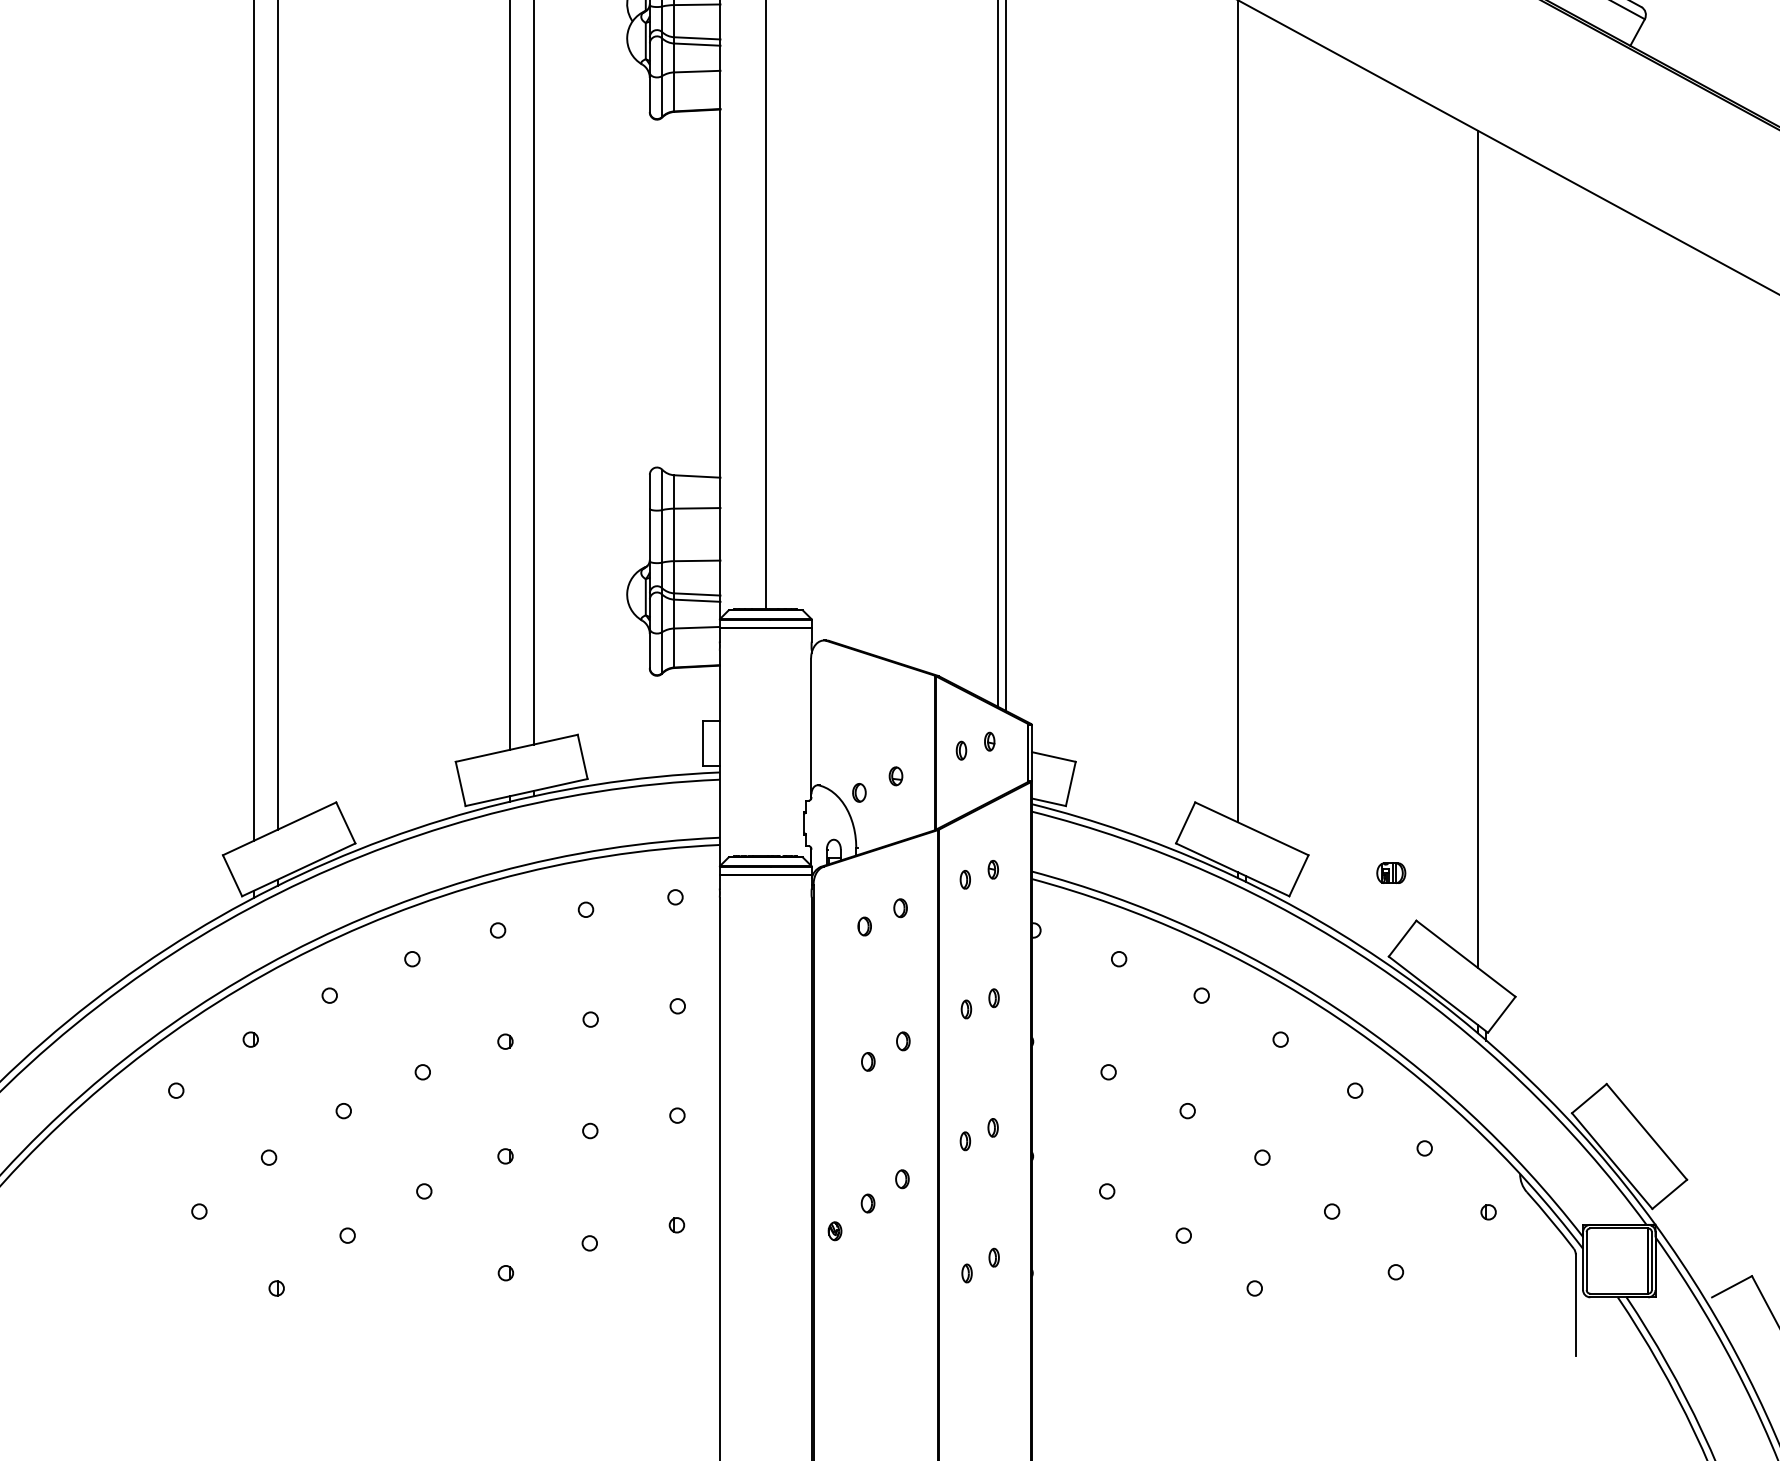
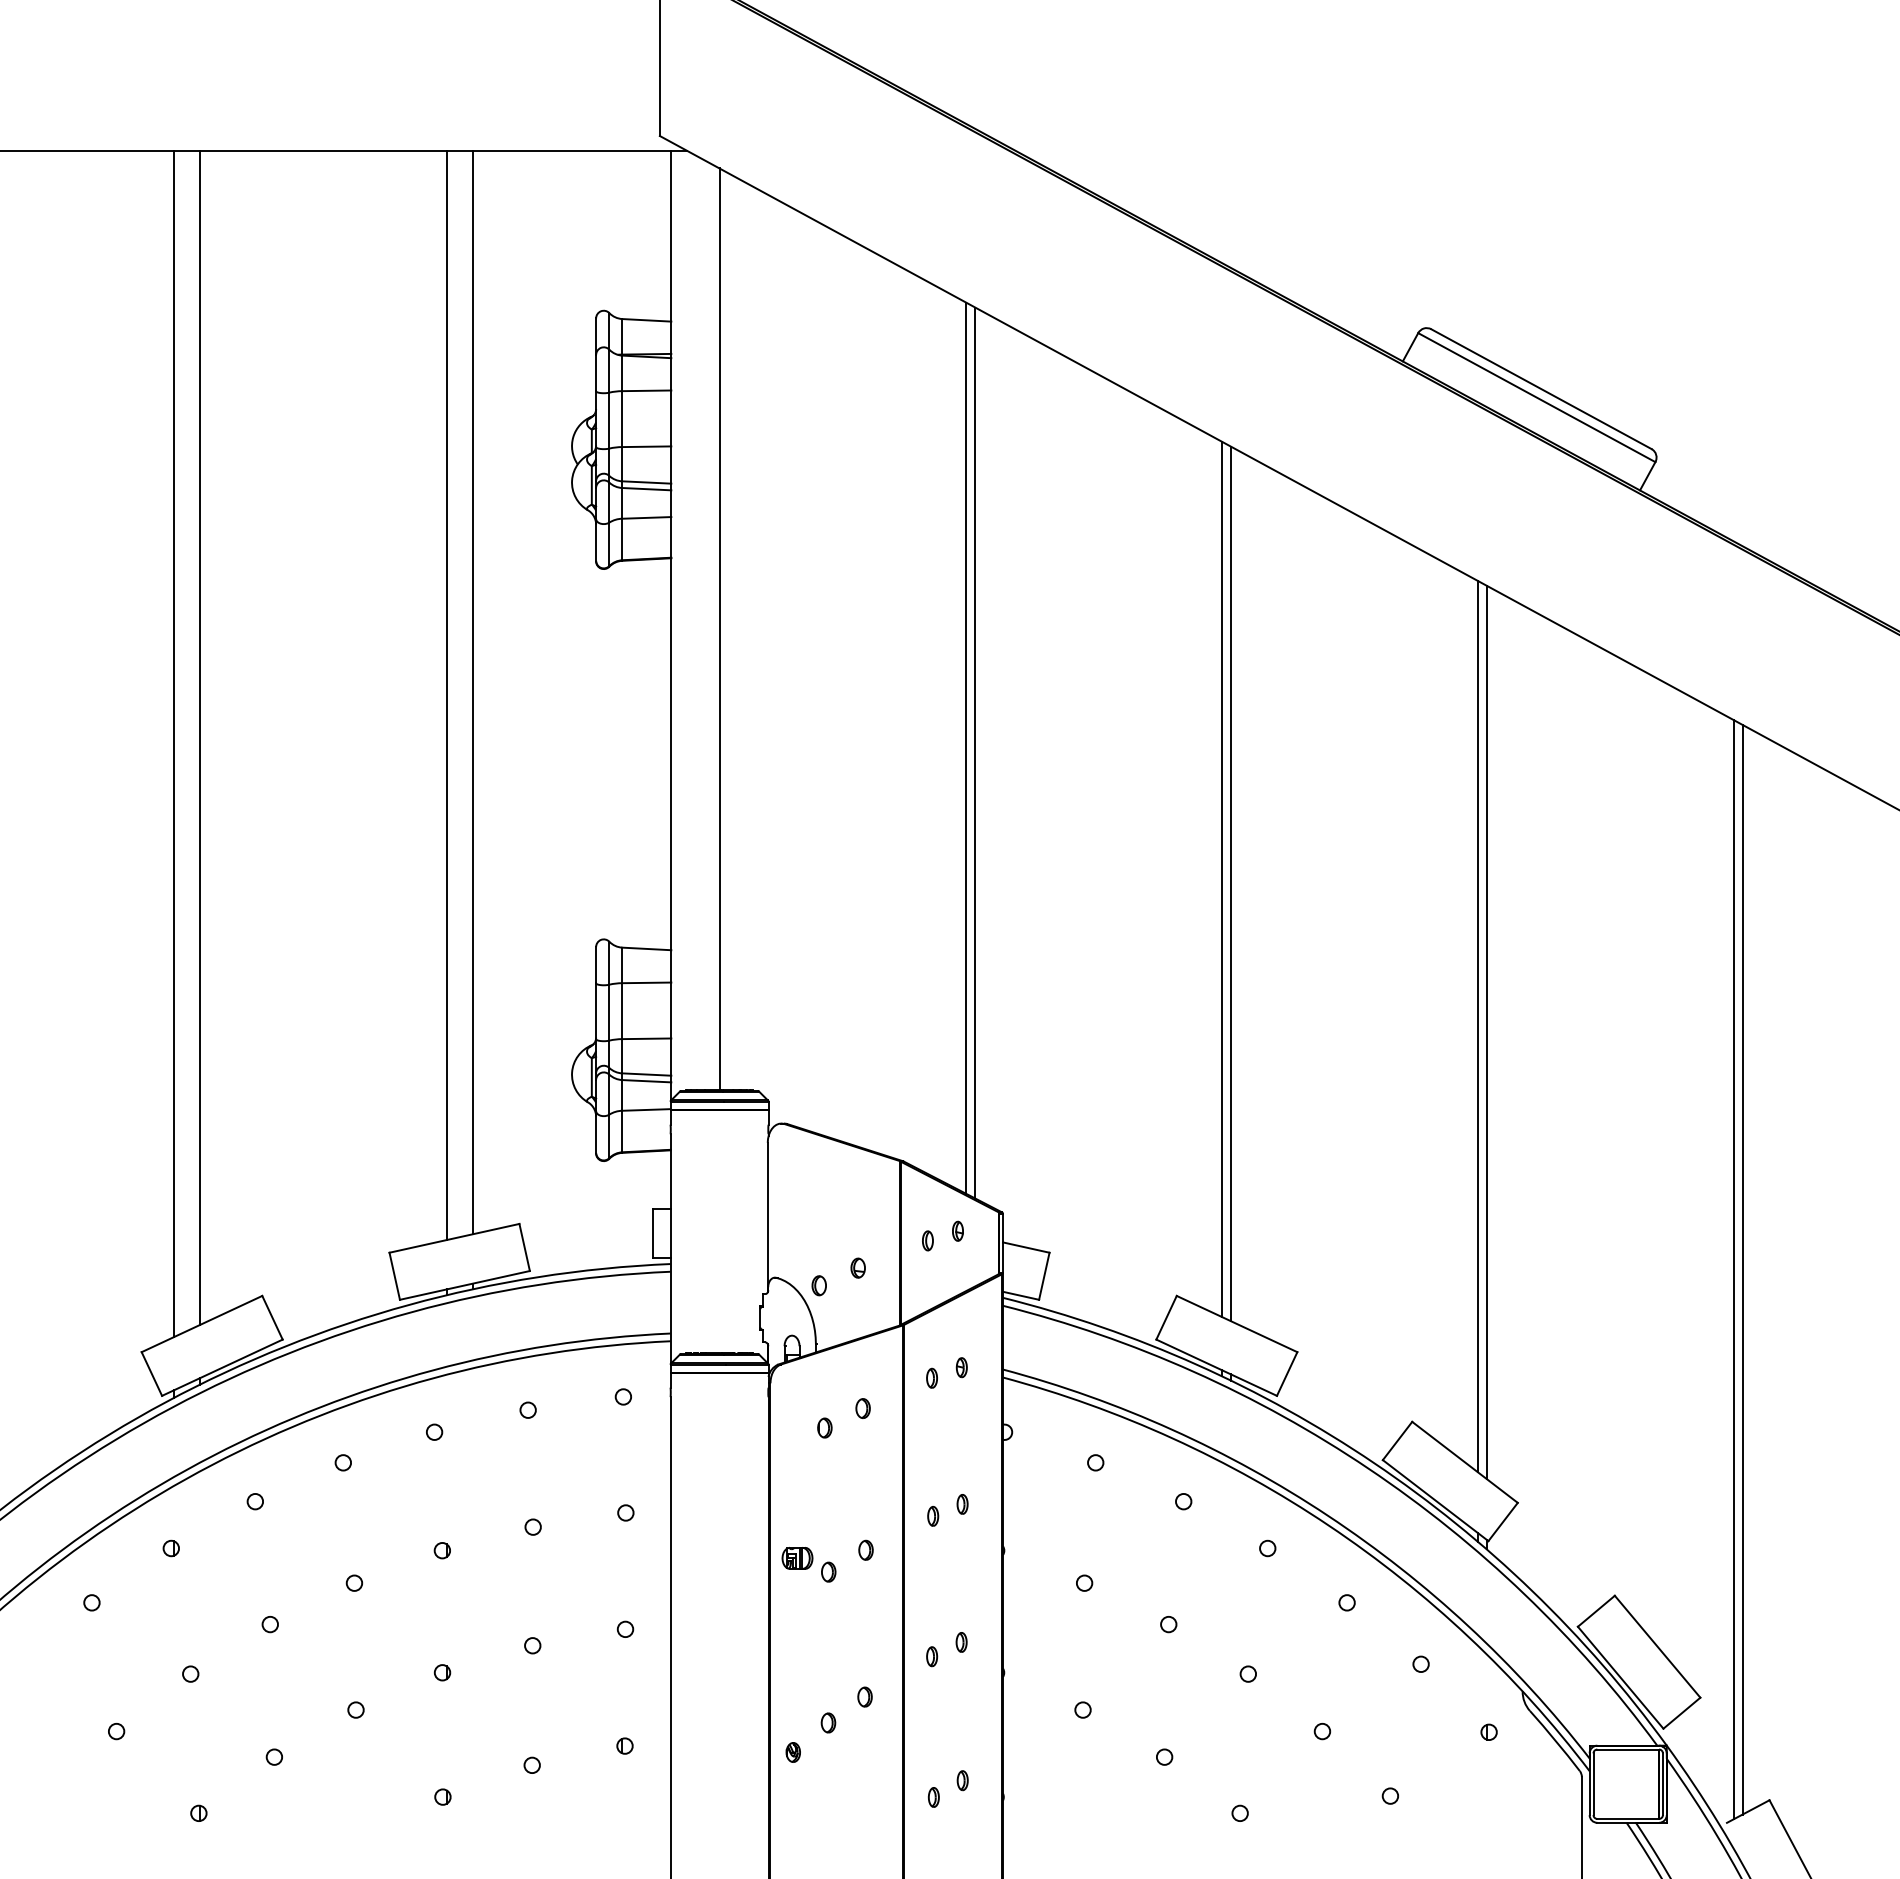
line: (1246, 415) -> (1231, 883), added
line: (1486, 554) -> (1486, 1032), added
line: (1718, 777) -> (1733, 1269), added
line: (1726, 777) -> (1742, 1269), added
part: (1391, 873) -> (797, 1558), moved

